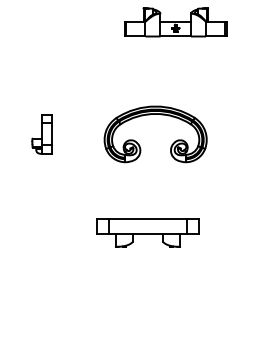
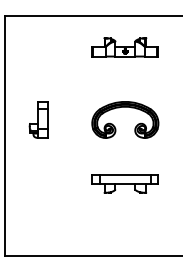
part: (155, 115) -> (125, 107), moved
part: (41, 133) -> (38, 119), size x1.43
part: (146, 232) -> (124, 183), moved

